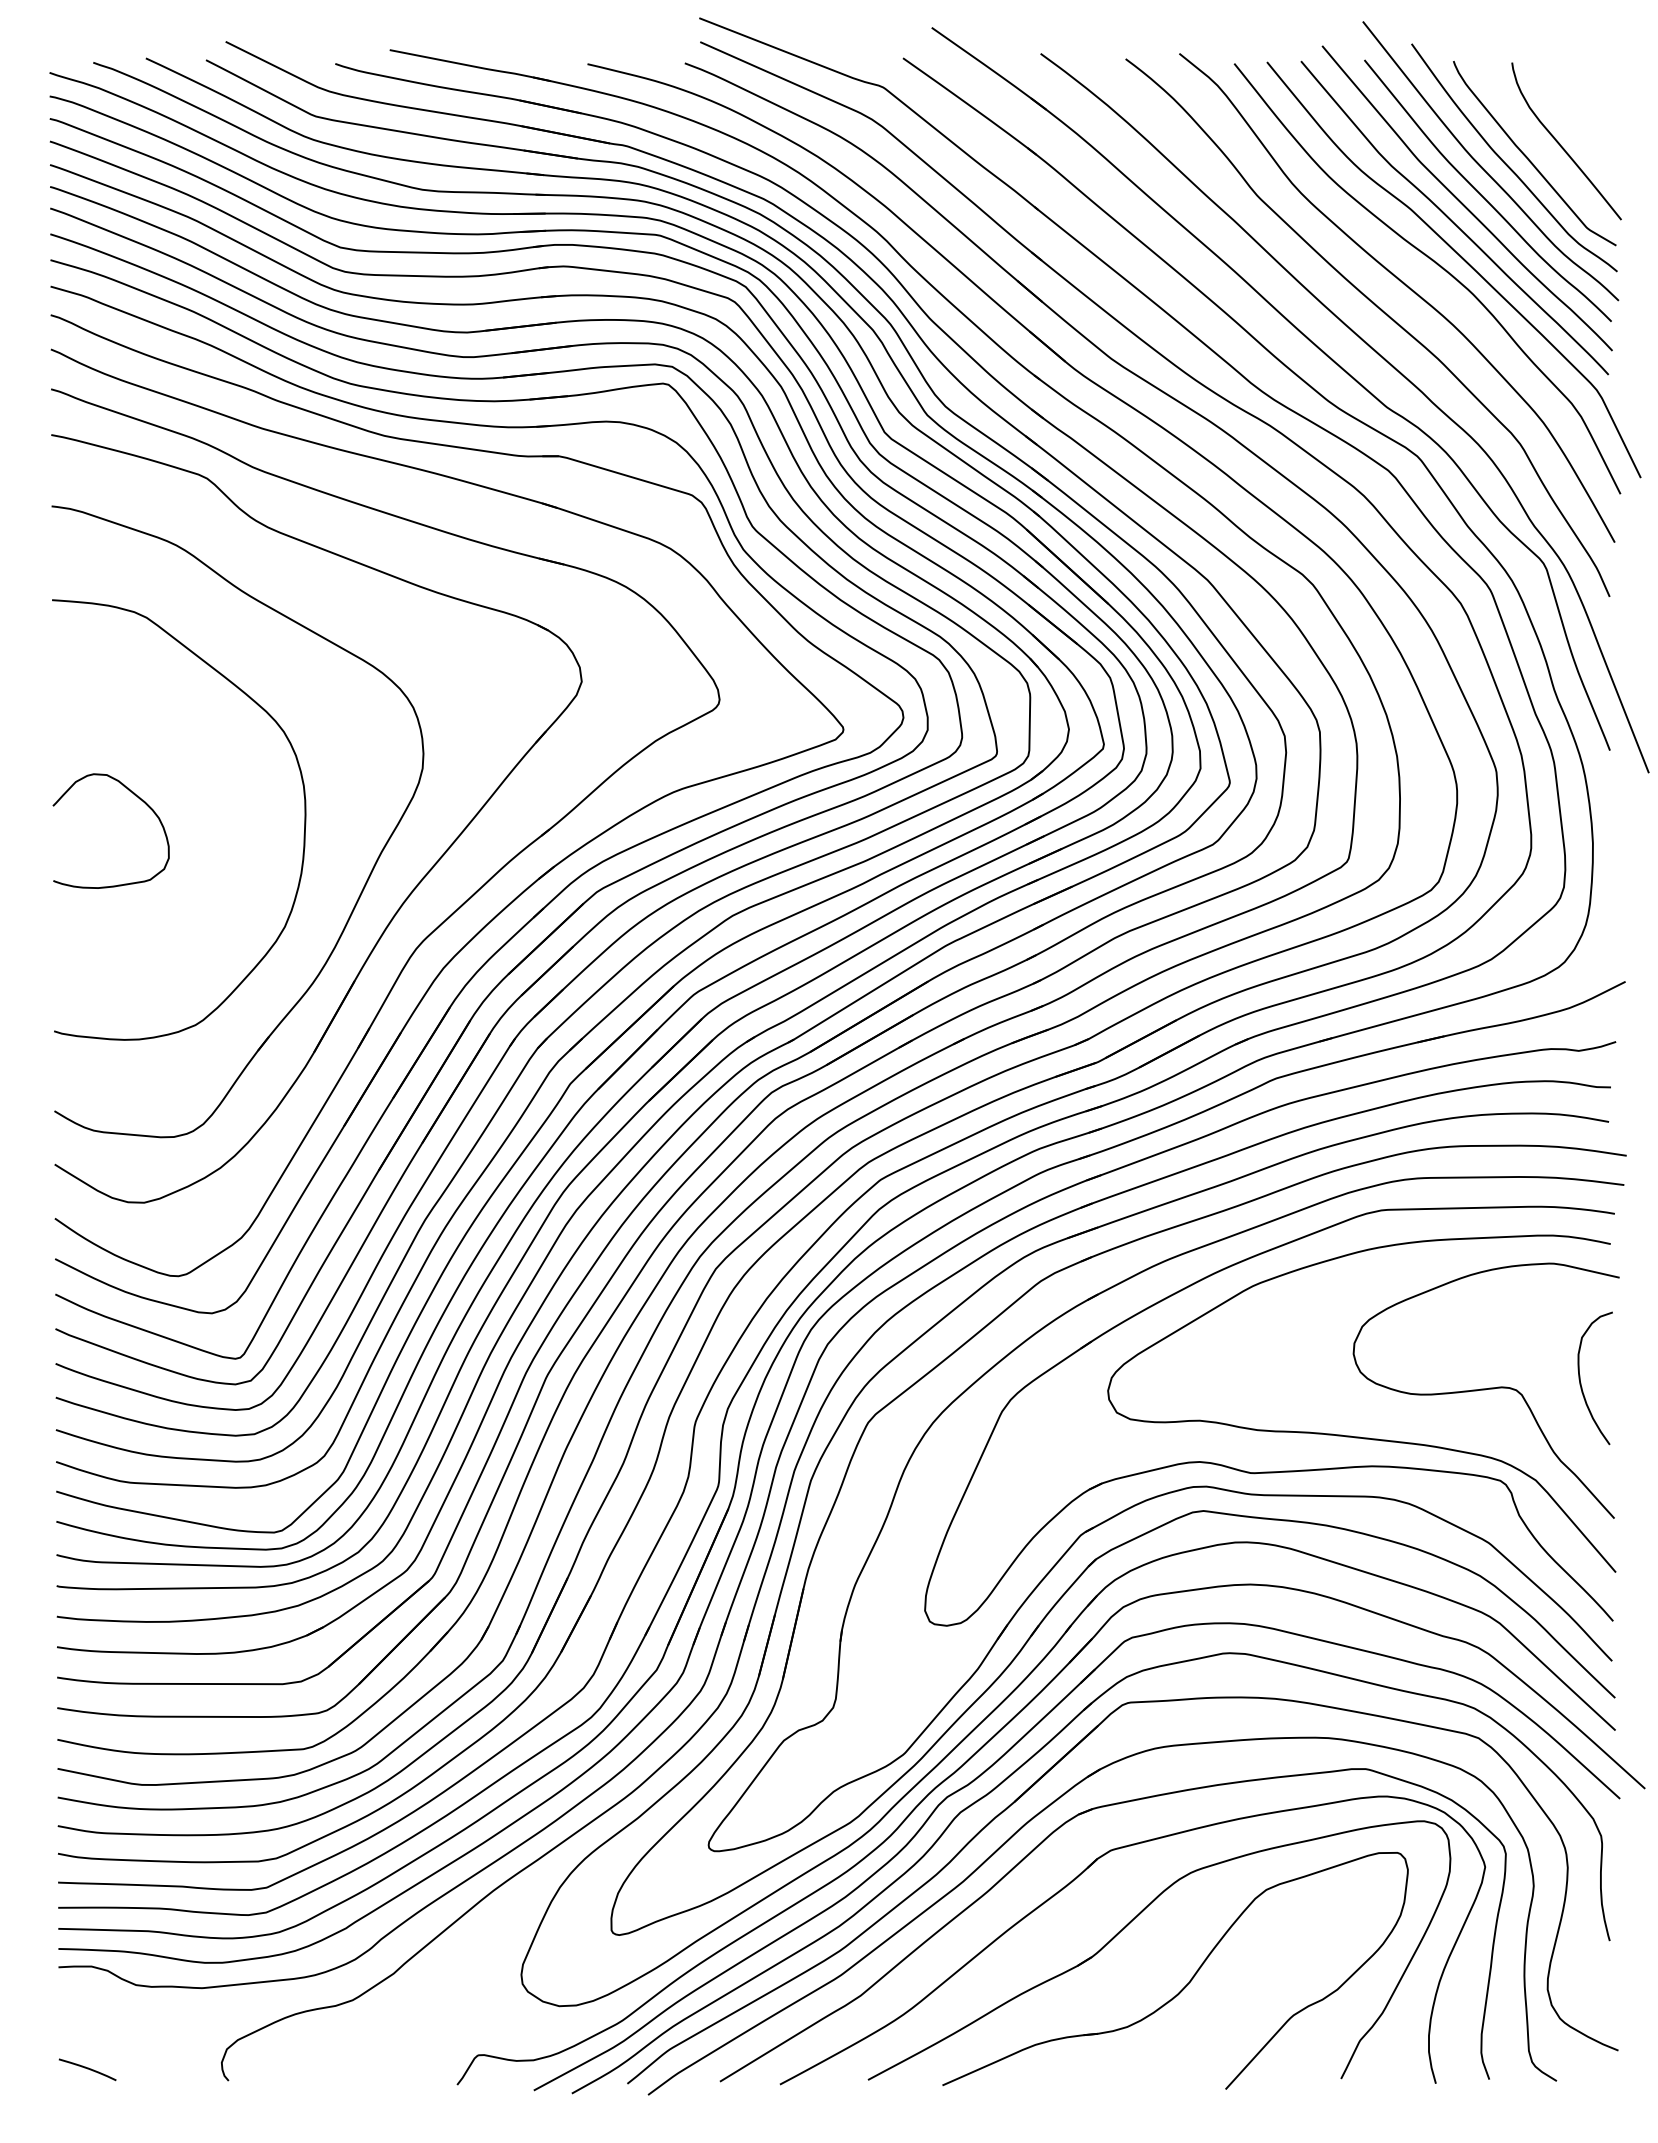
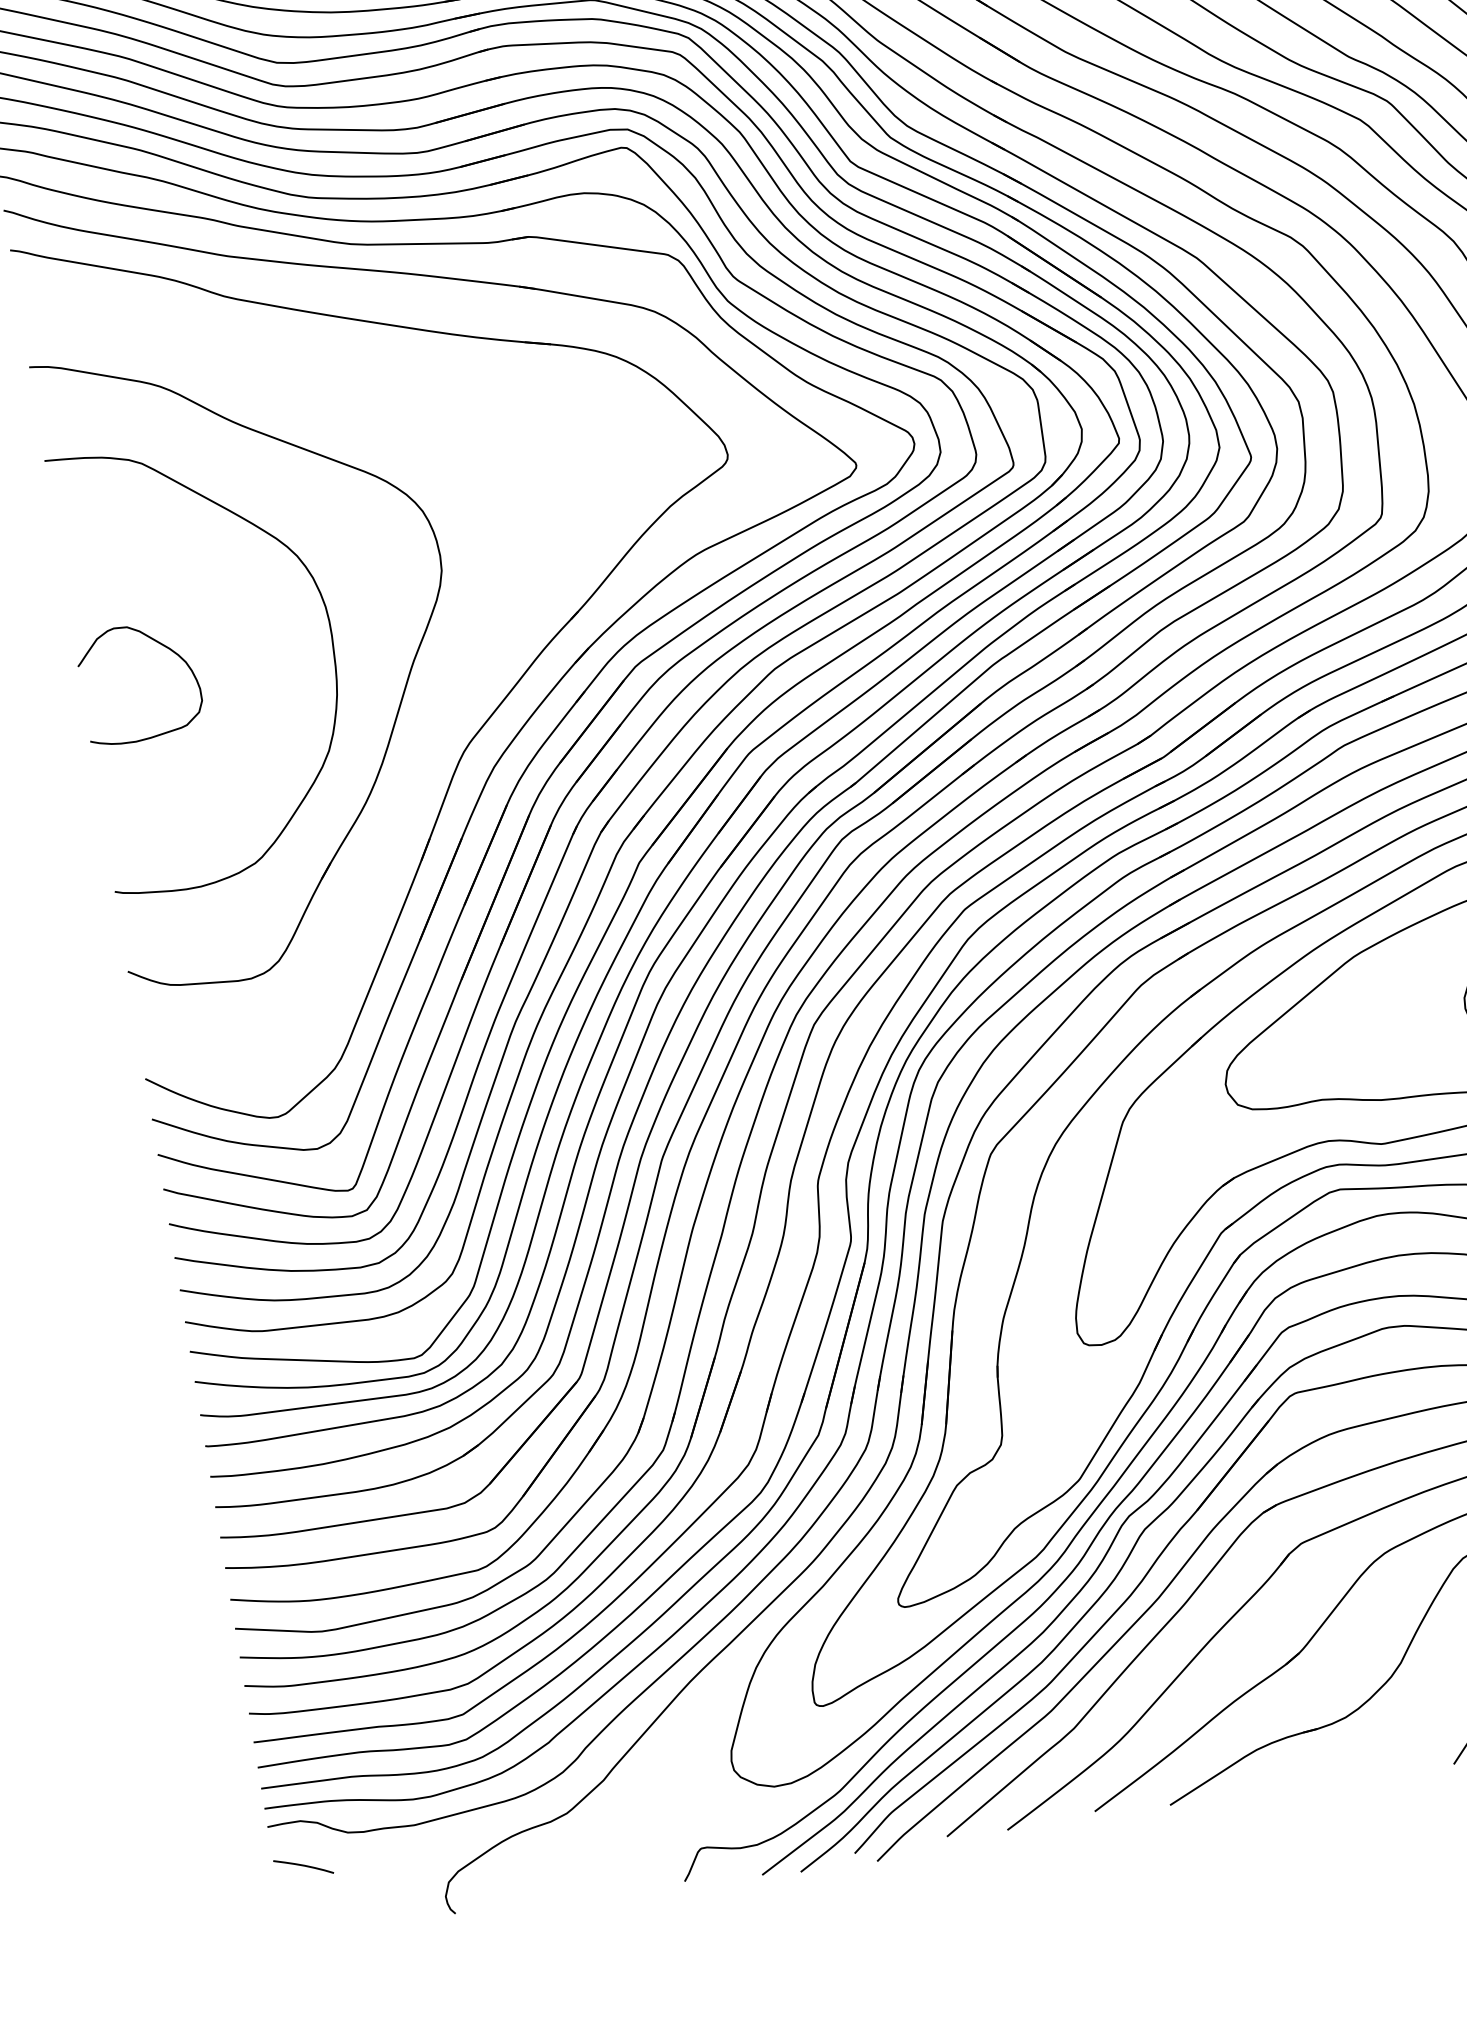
part: (412, 889) -> (450, 693), removed
curve: (87, 2069) -> (303, 1866), moved

